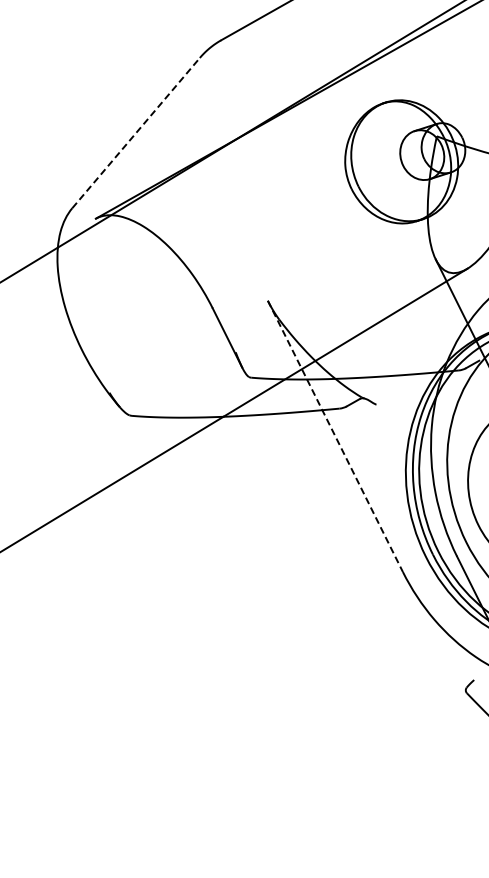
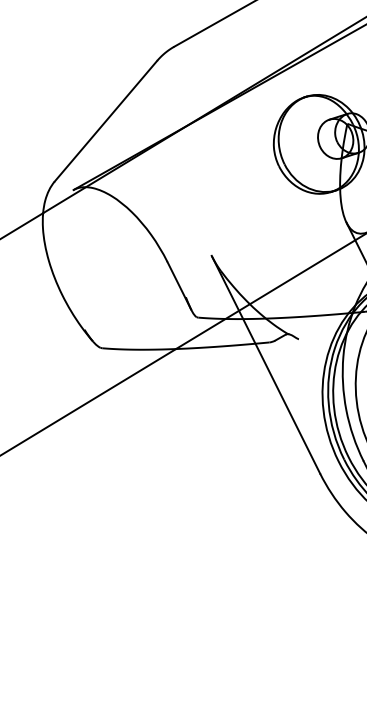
line: (136, 132) -> (106, 120), dashed -> solid
line: (335, 436) -> (266, 364), dashed -> solid

